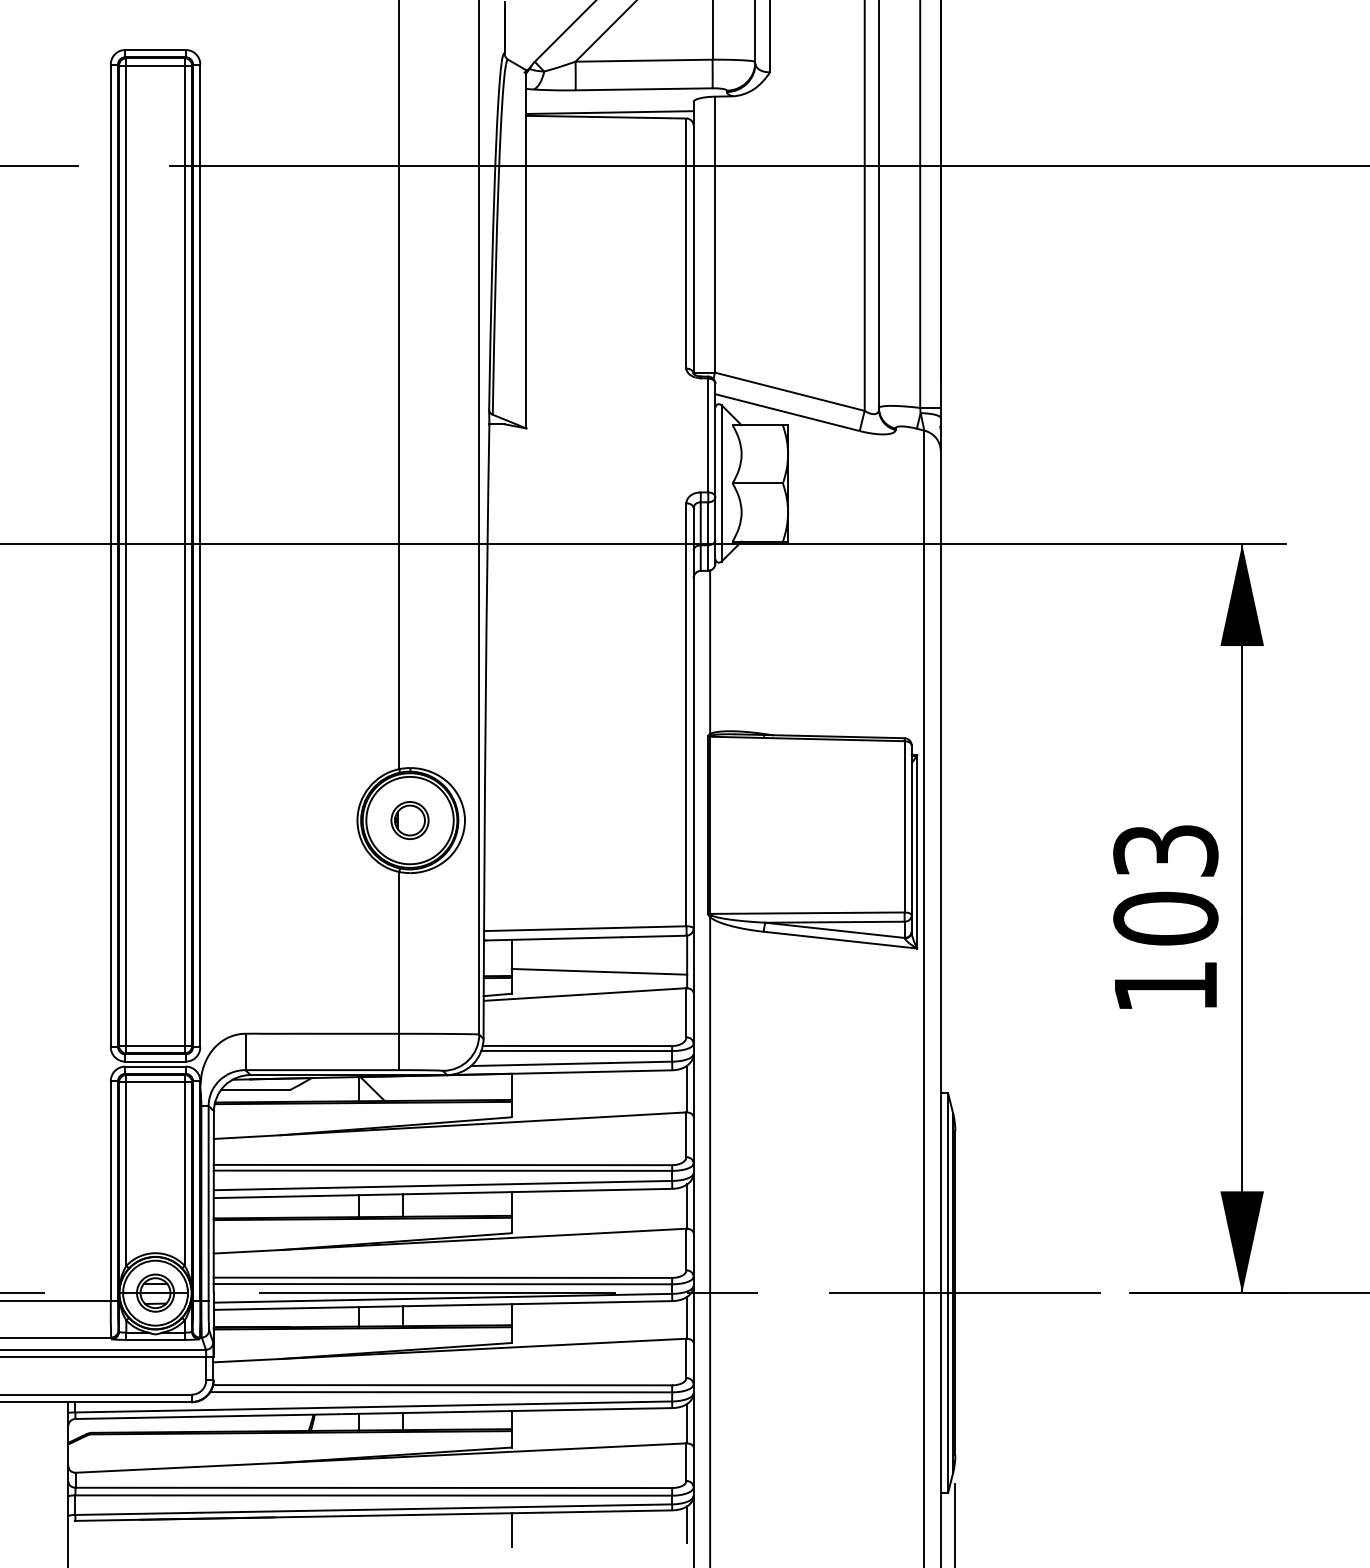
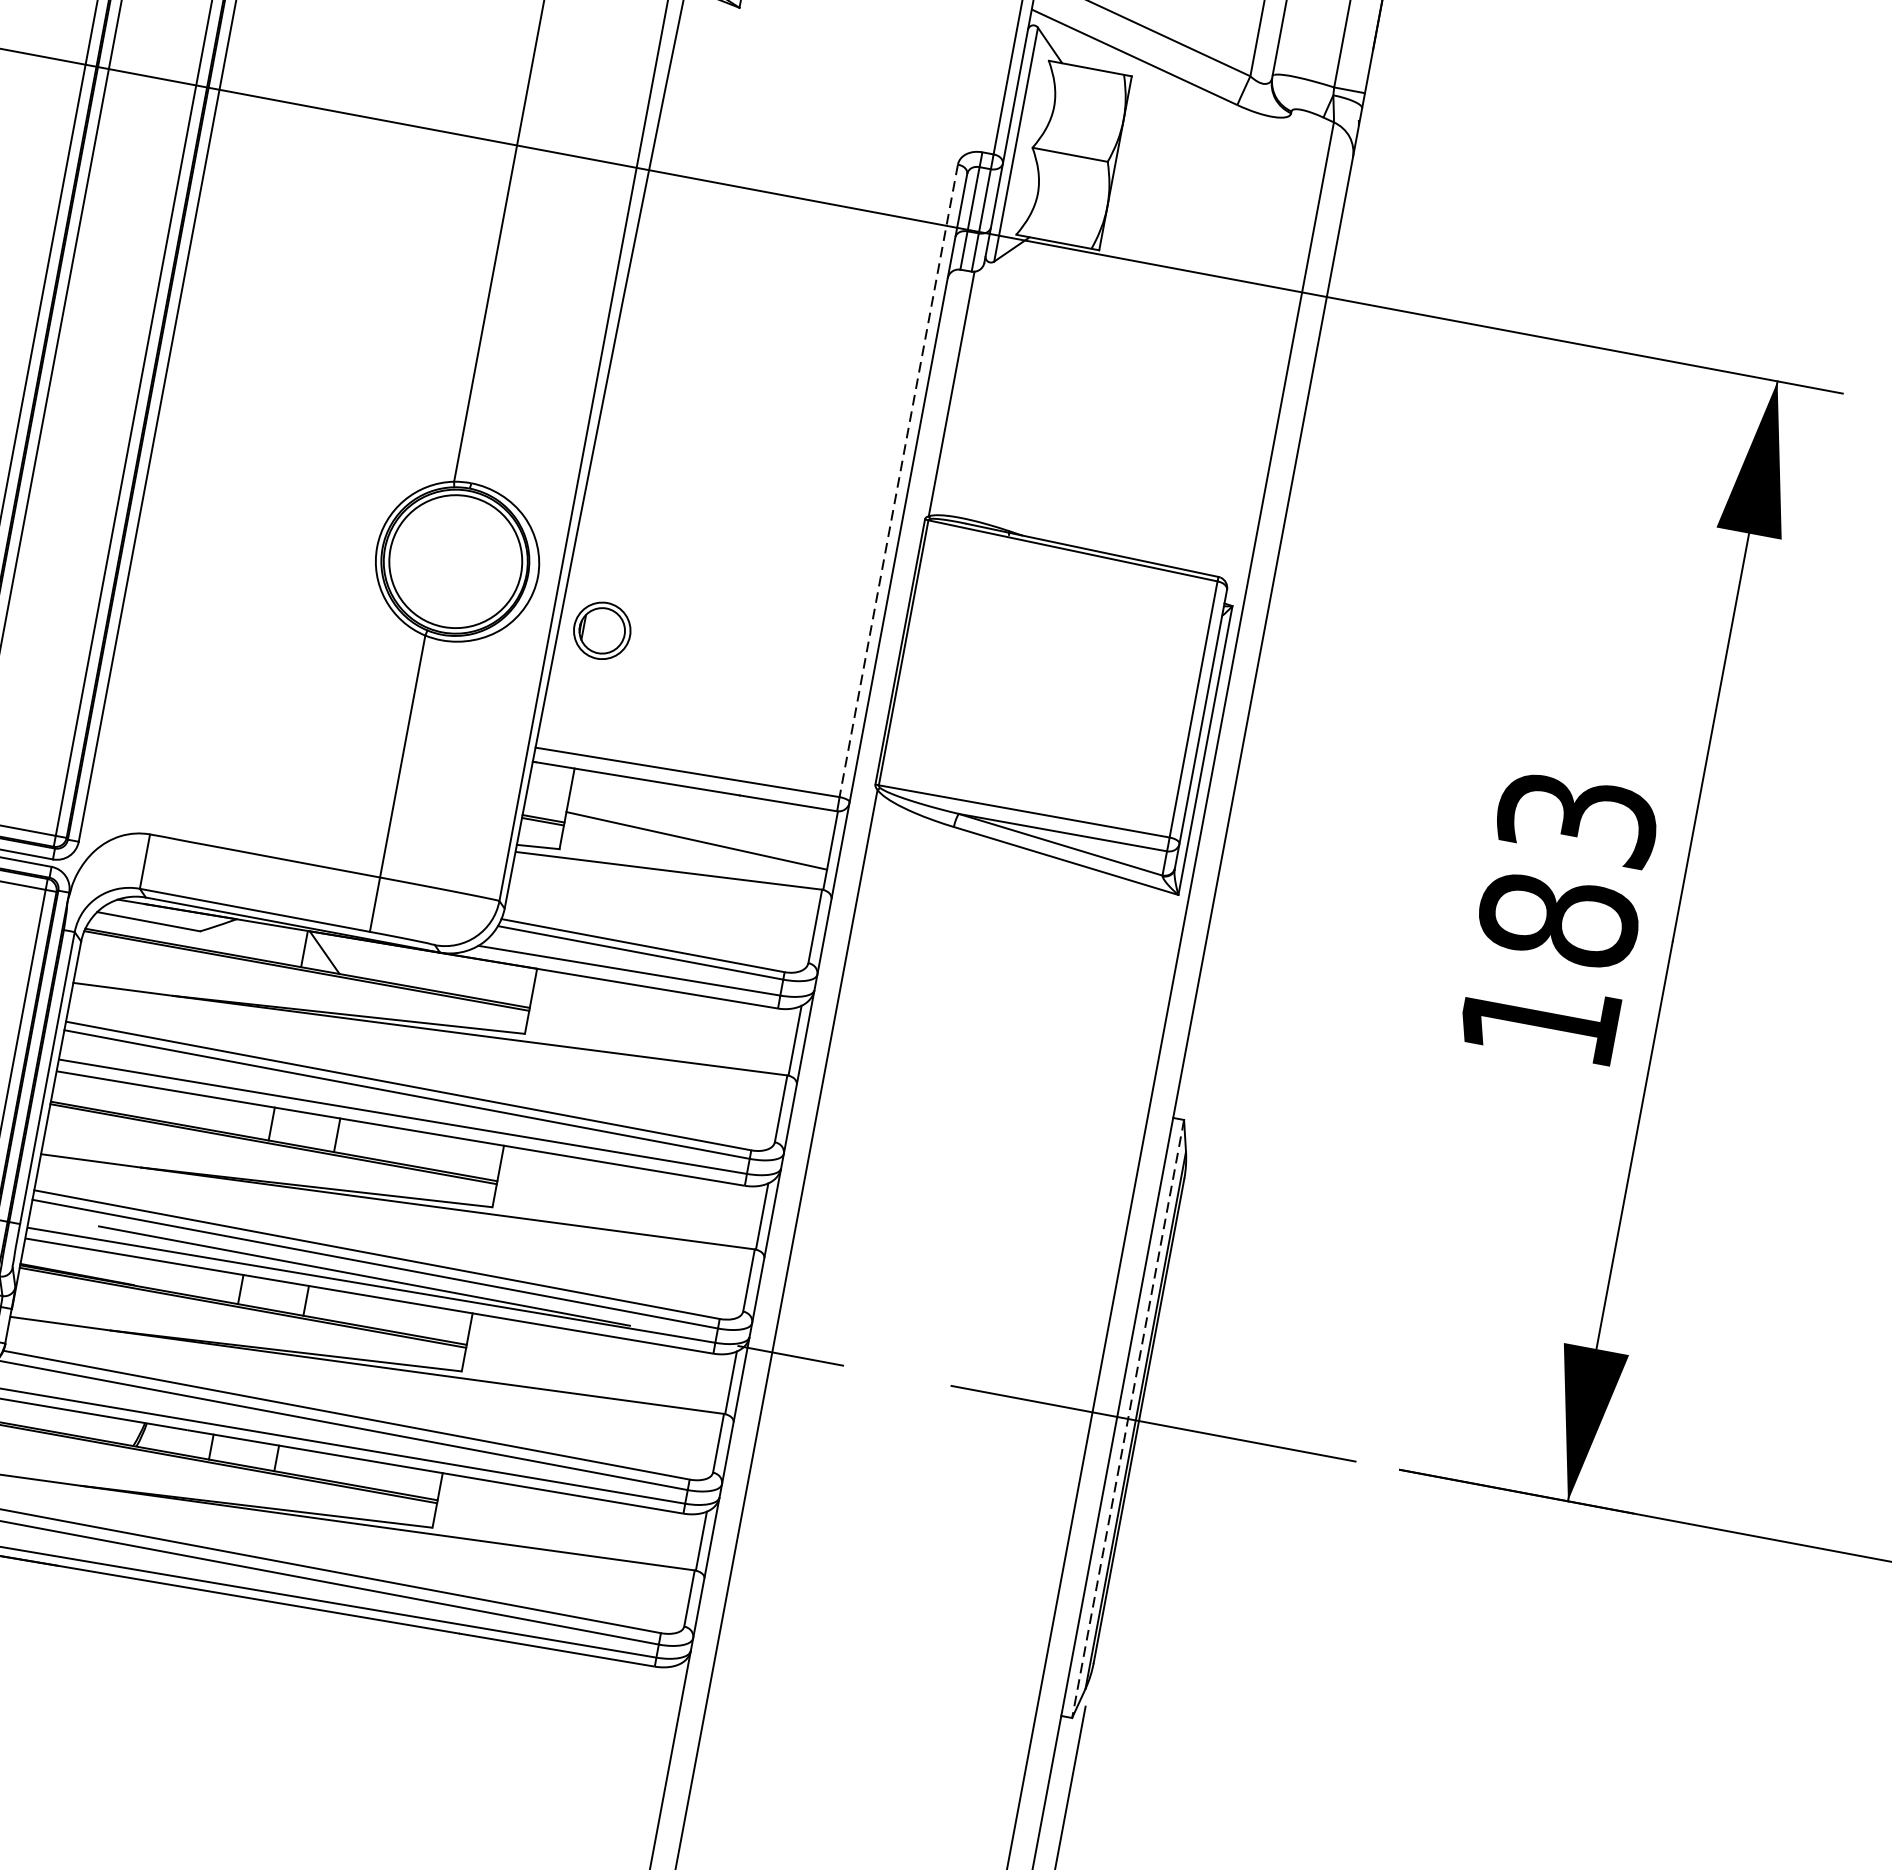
line: (686, 715) -> (898, 481), solid -> dashed
part: (409, 820) -> (601, 630), moved
text: (1165, 918) -> (1558, 919), 103 -> 183
line: (948, 1293) -> (1128, 1419), solid -> dashed
line: (687, 1524) -> (673, 1692), removed
line: (511, 1530) -> (408, 1651), removed

